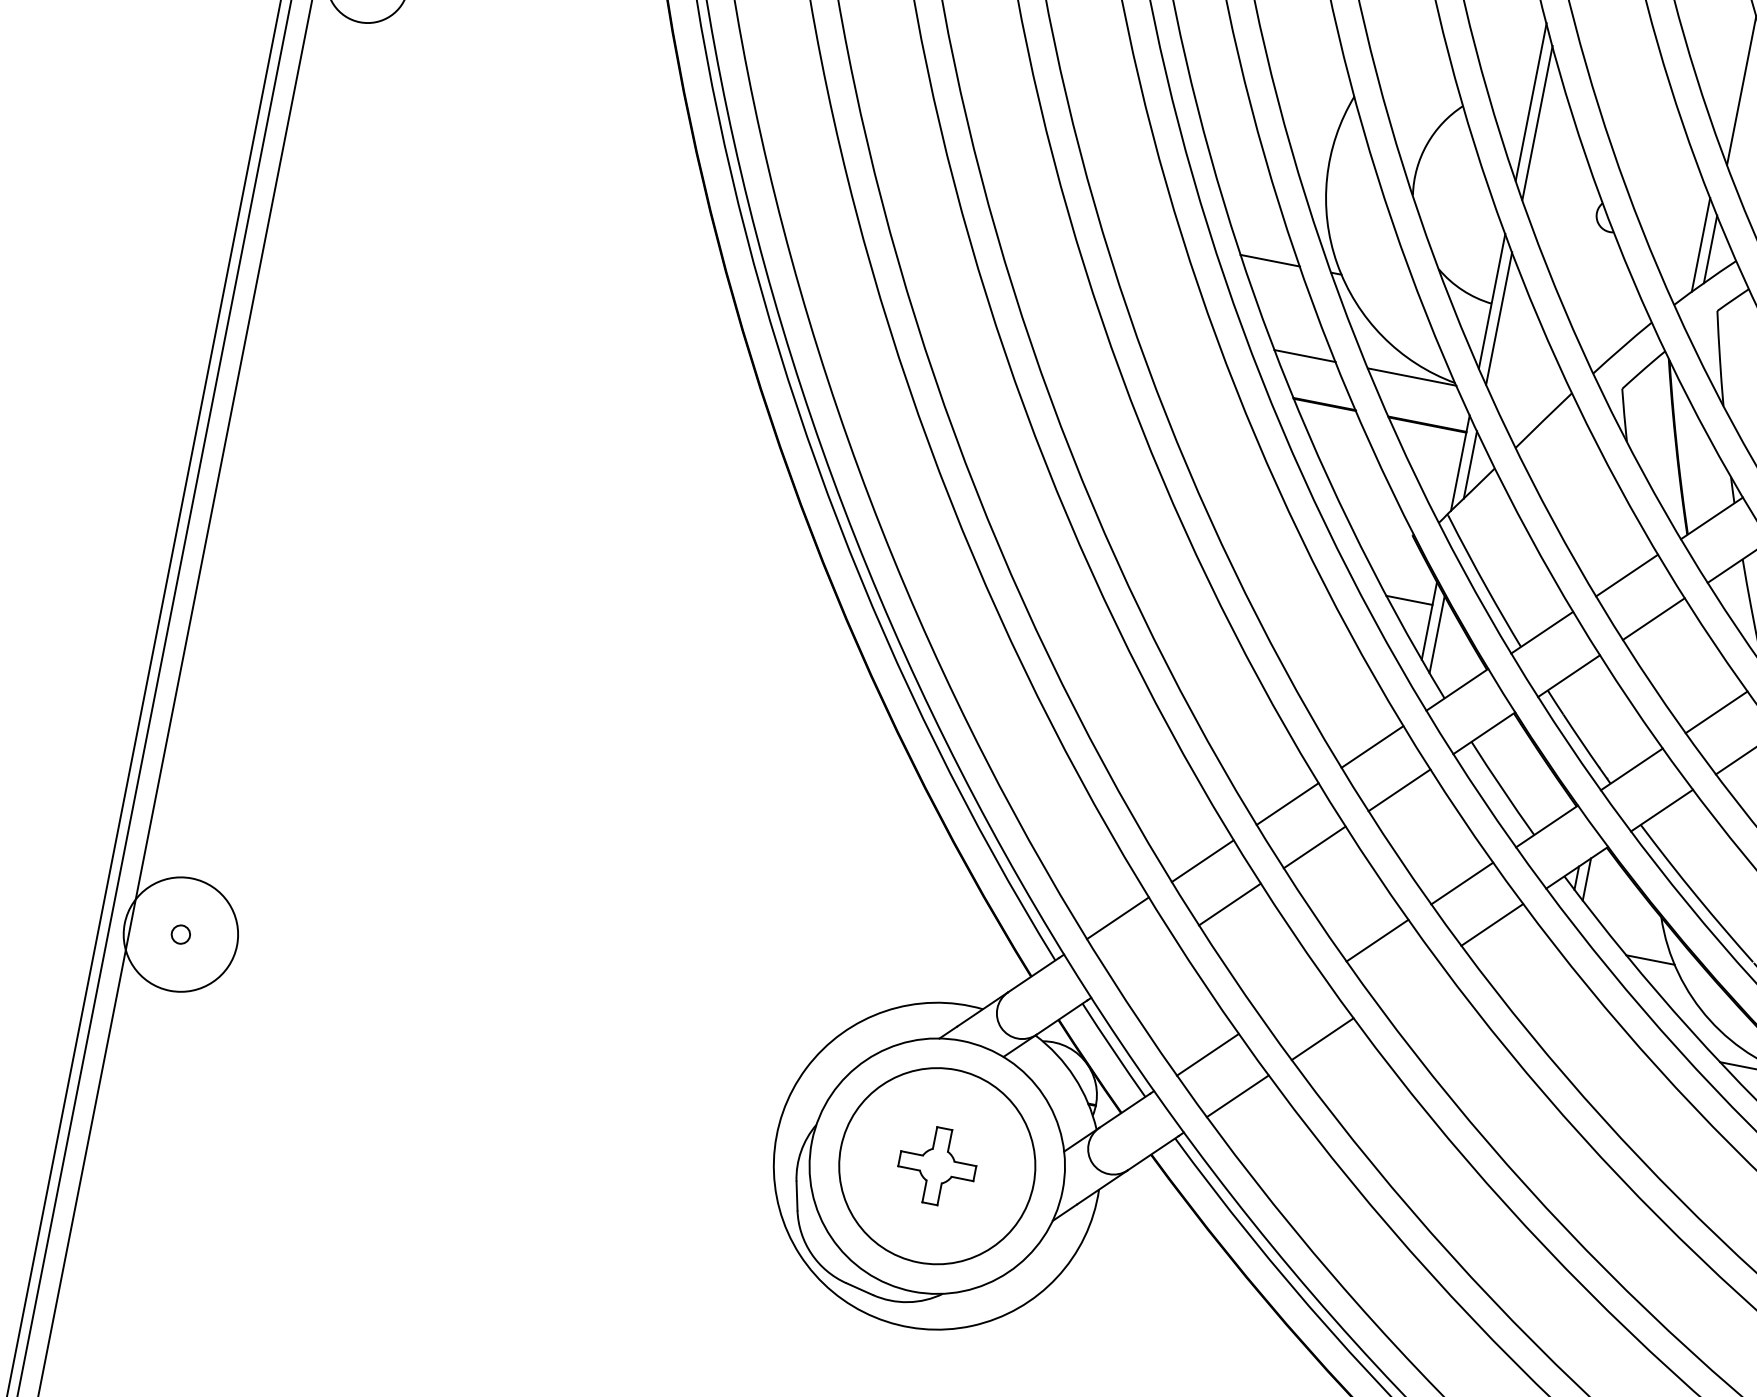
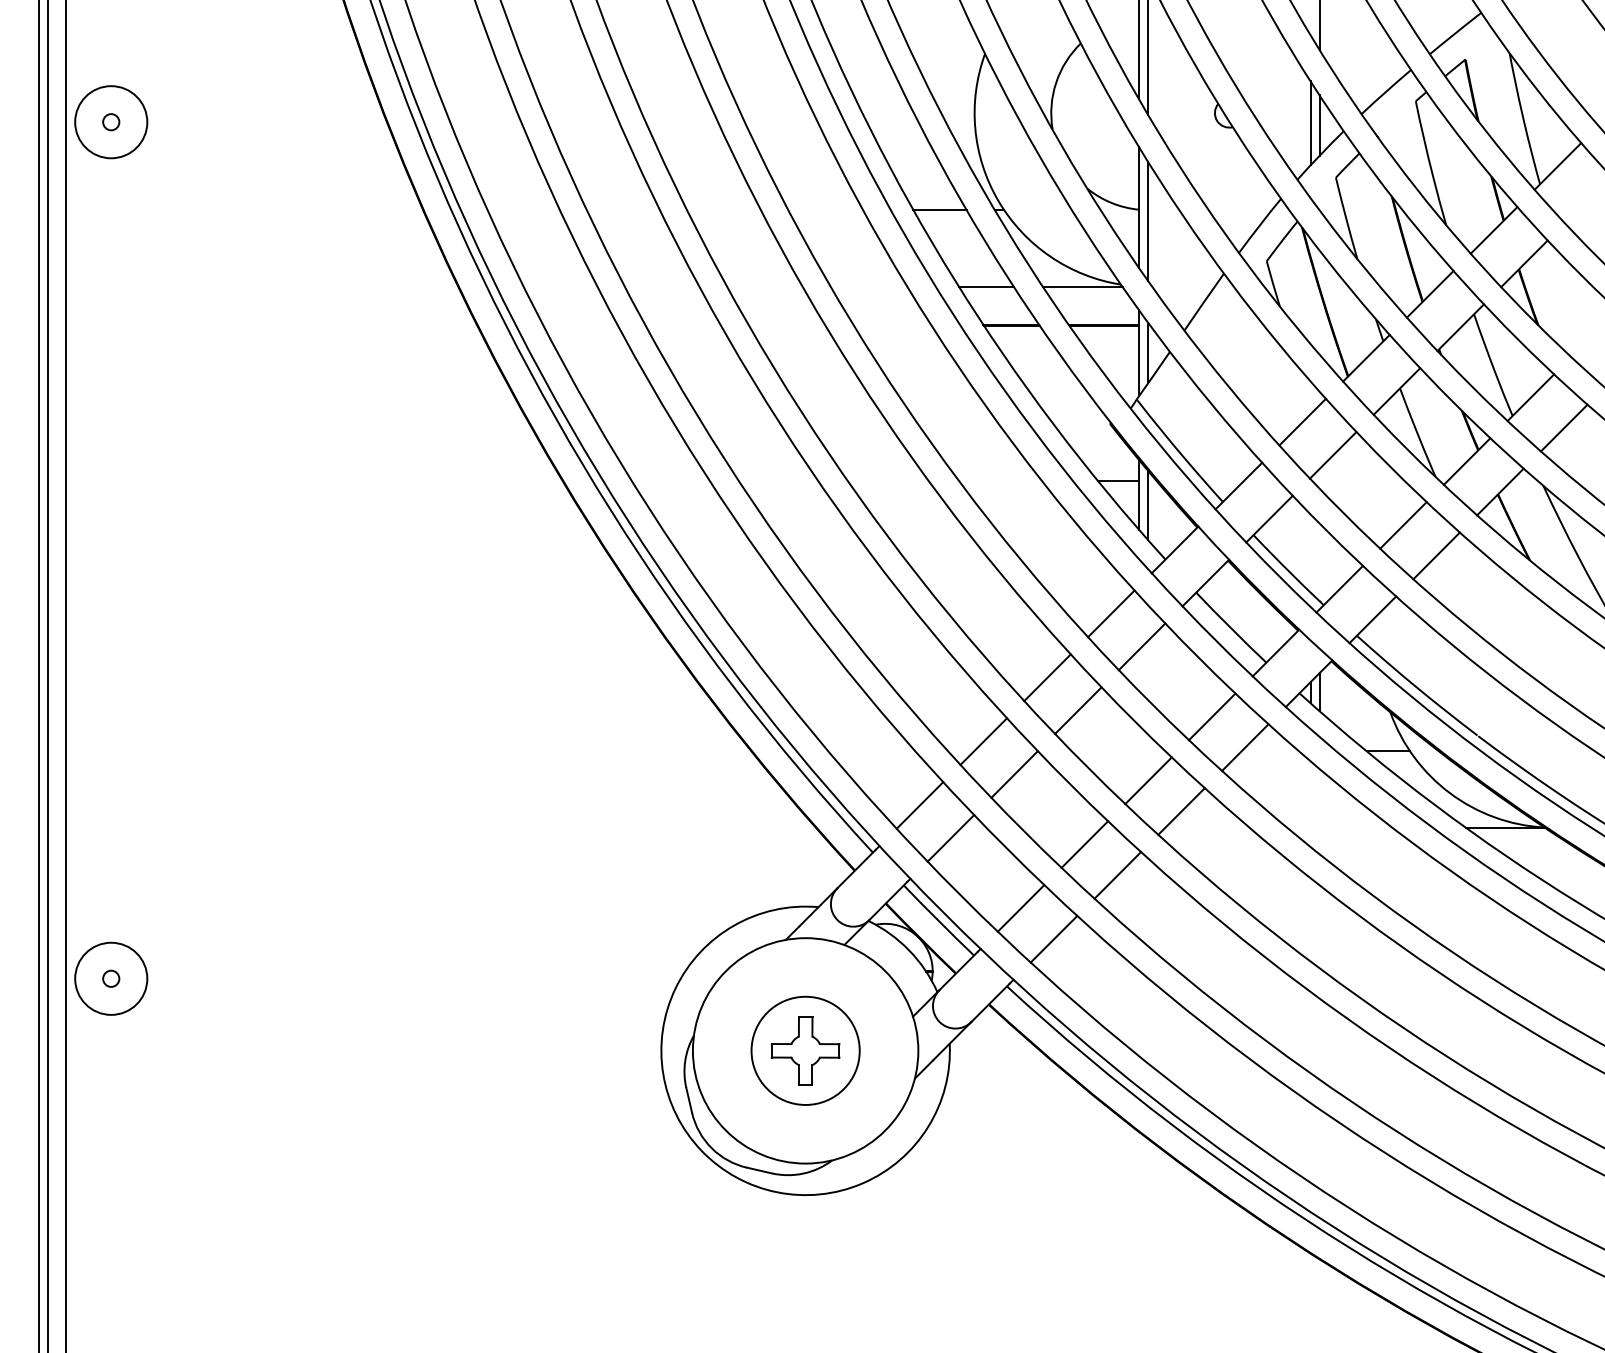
circle: (181, 934) -> (111, 978), size x0.71
line: (1144, 961) -> (950, 838), added
line: (1407, 982) -> (1181, 811), added
line: (1292, 997) -> (1084, 844), added
circle: (937, 1165) -> (805, 1050), size x0.62

